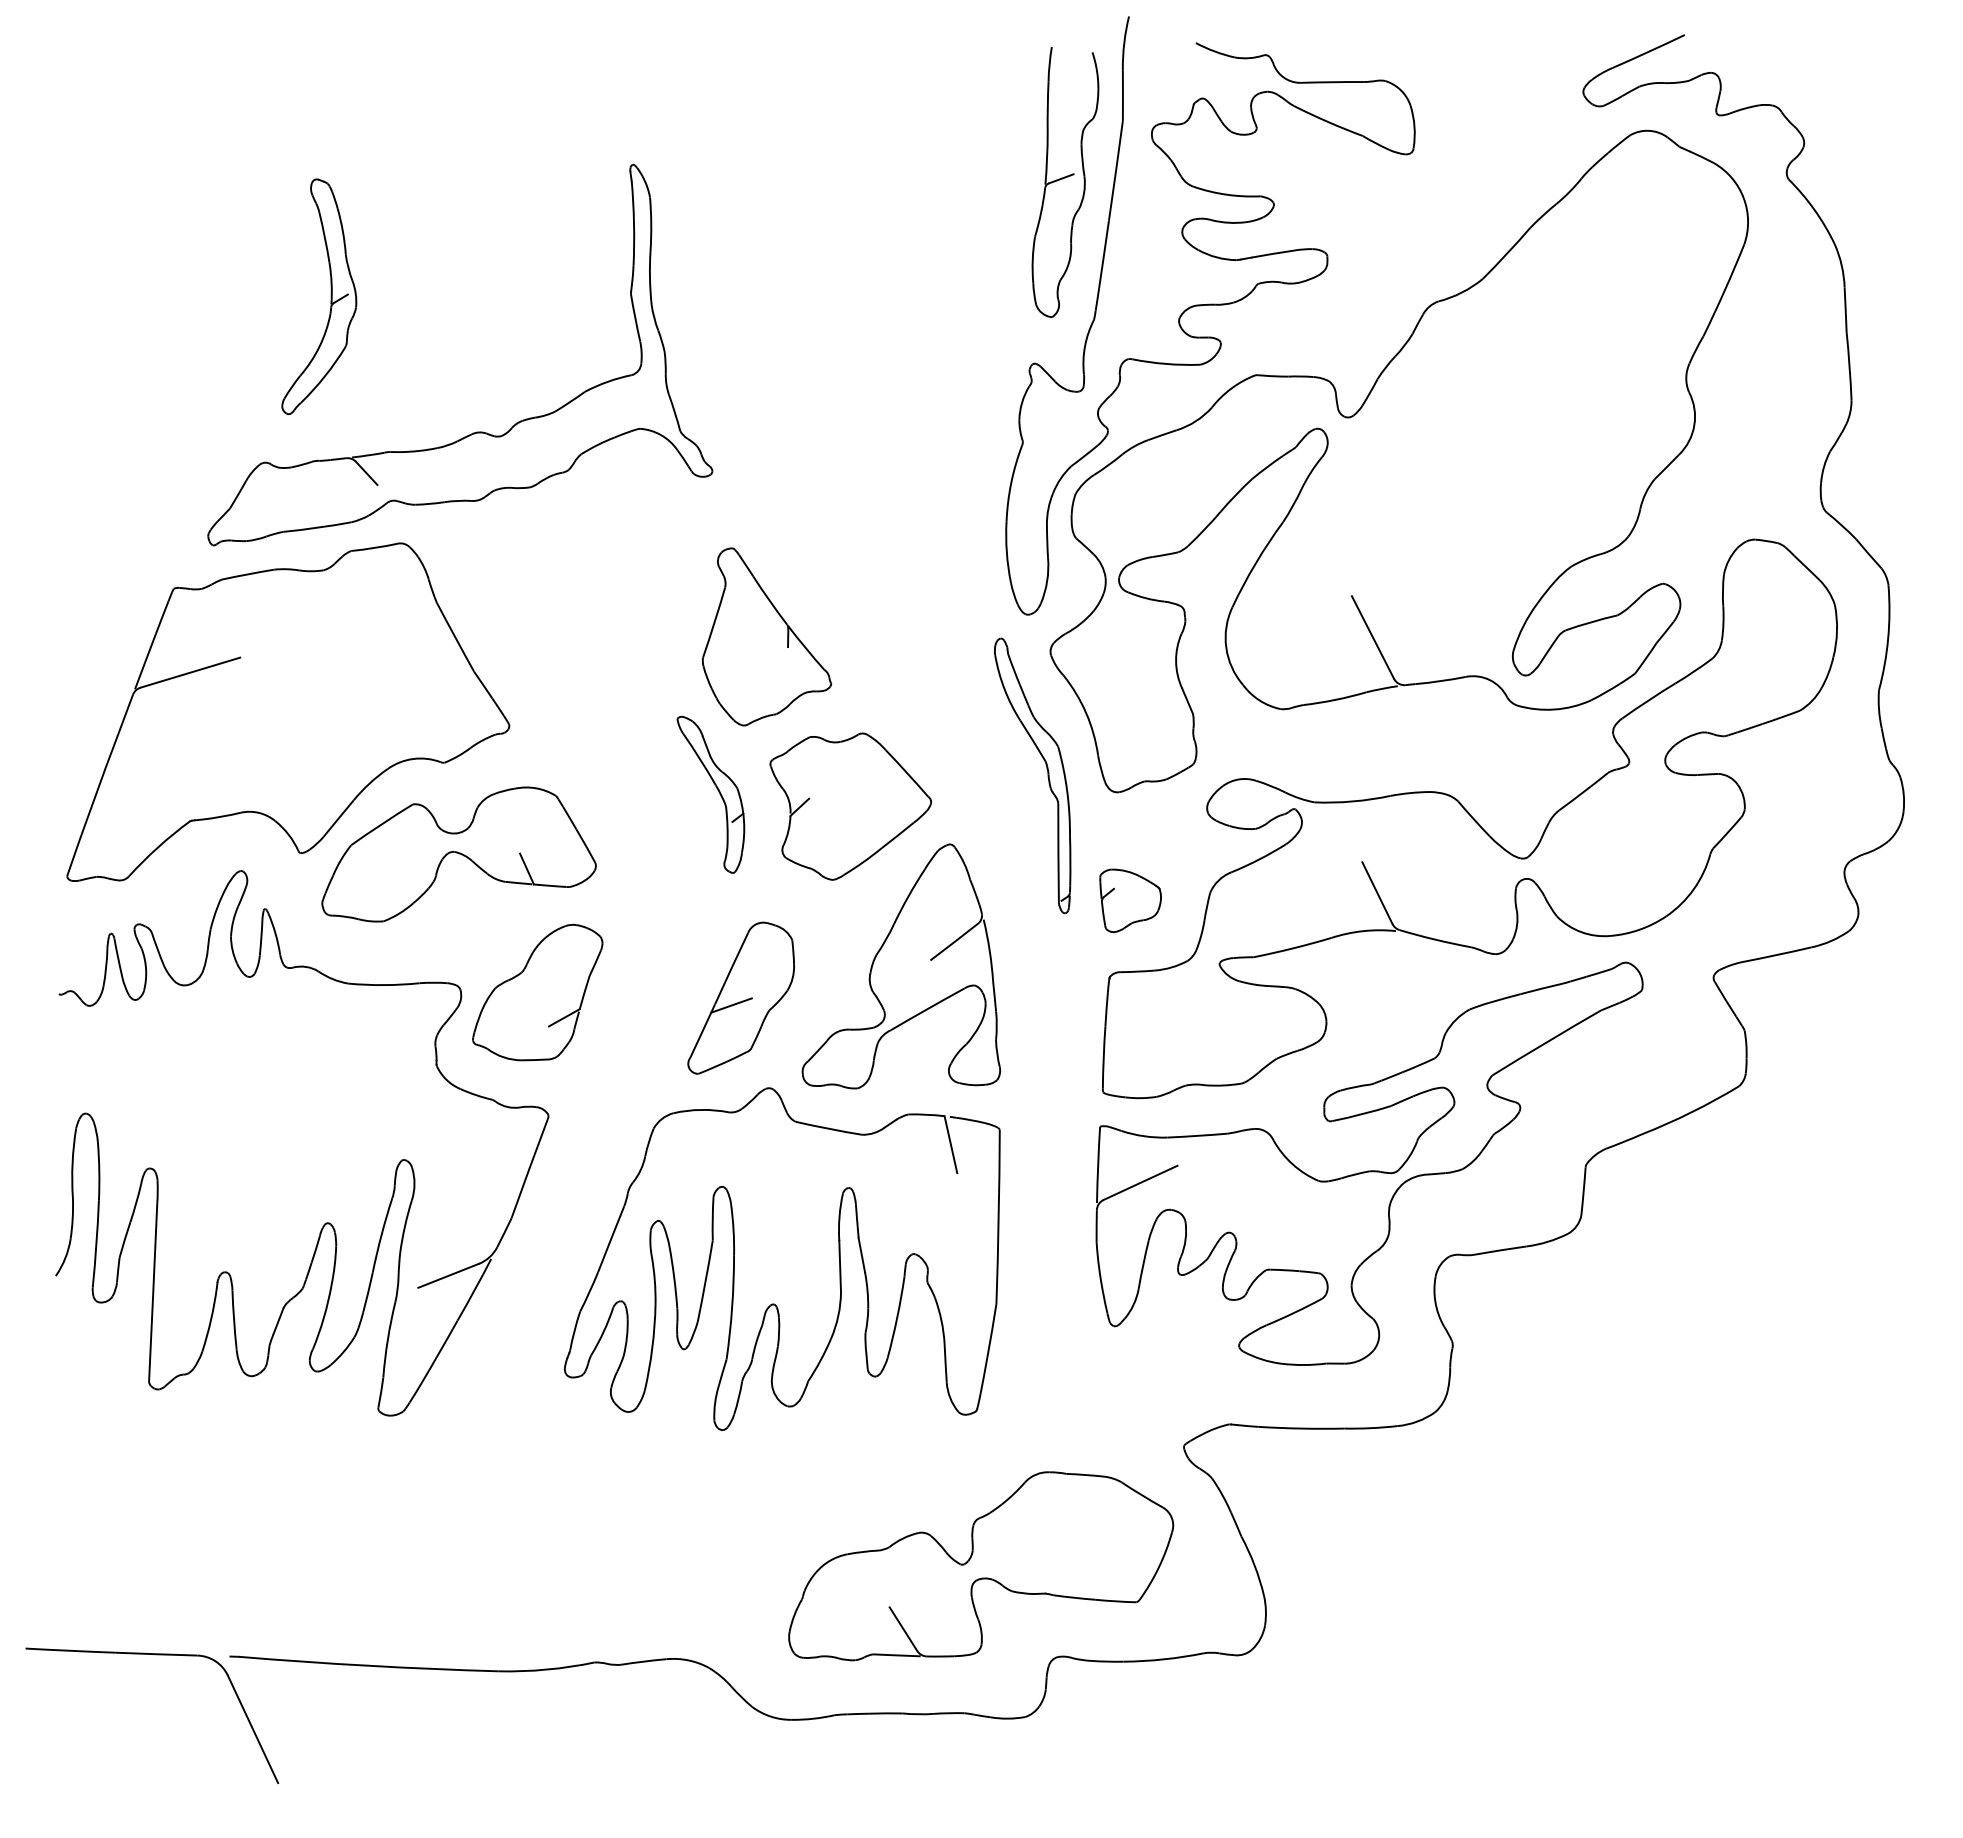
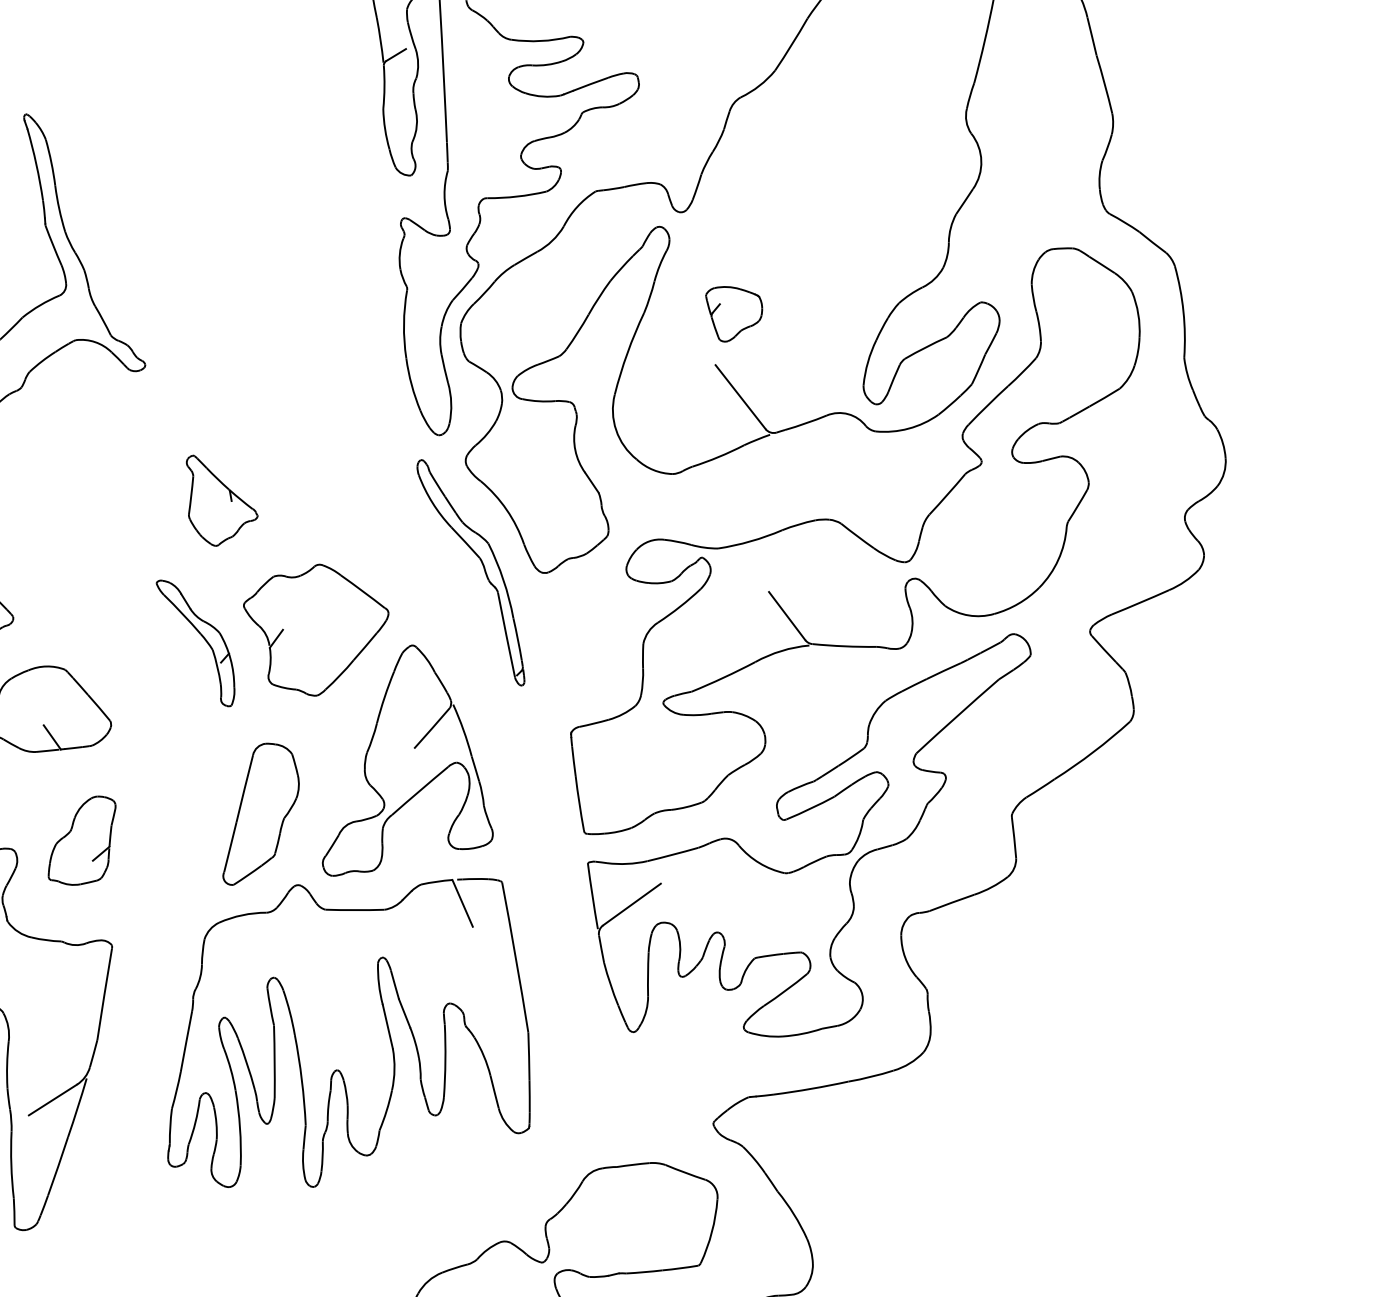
part: (766, 636) -> (219, 497), size x0.6
part: (1130, 900) -> (736, 311), moved
part: (537, 992) -> (81, 841), size x0.7
line: (731, 1005) -> (250, 820), removed

